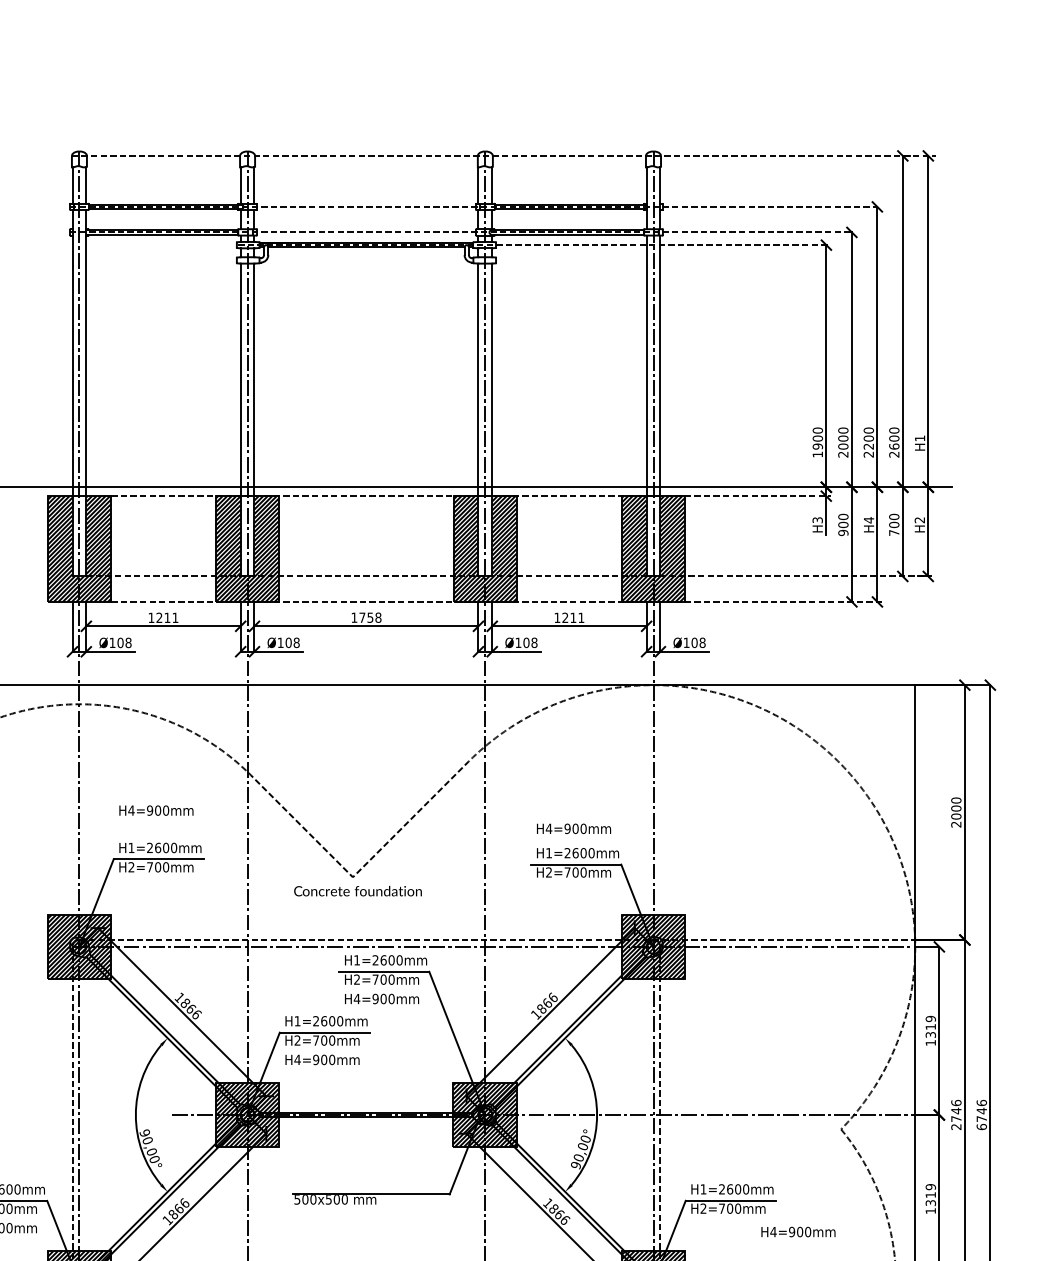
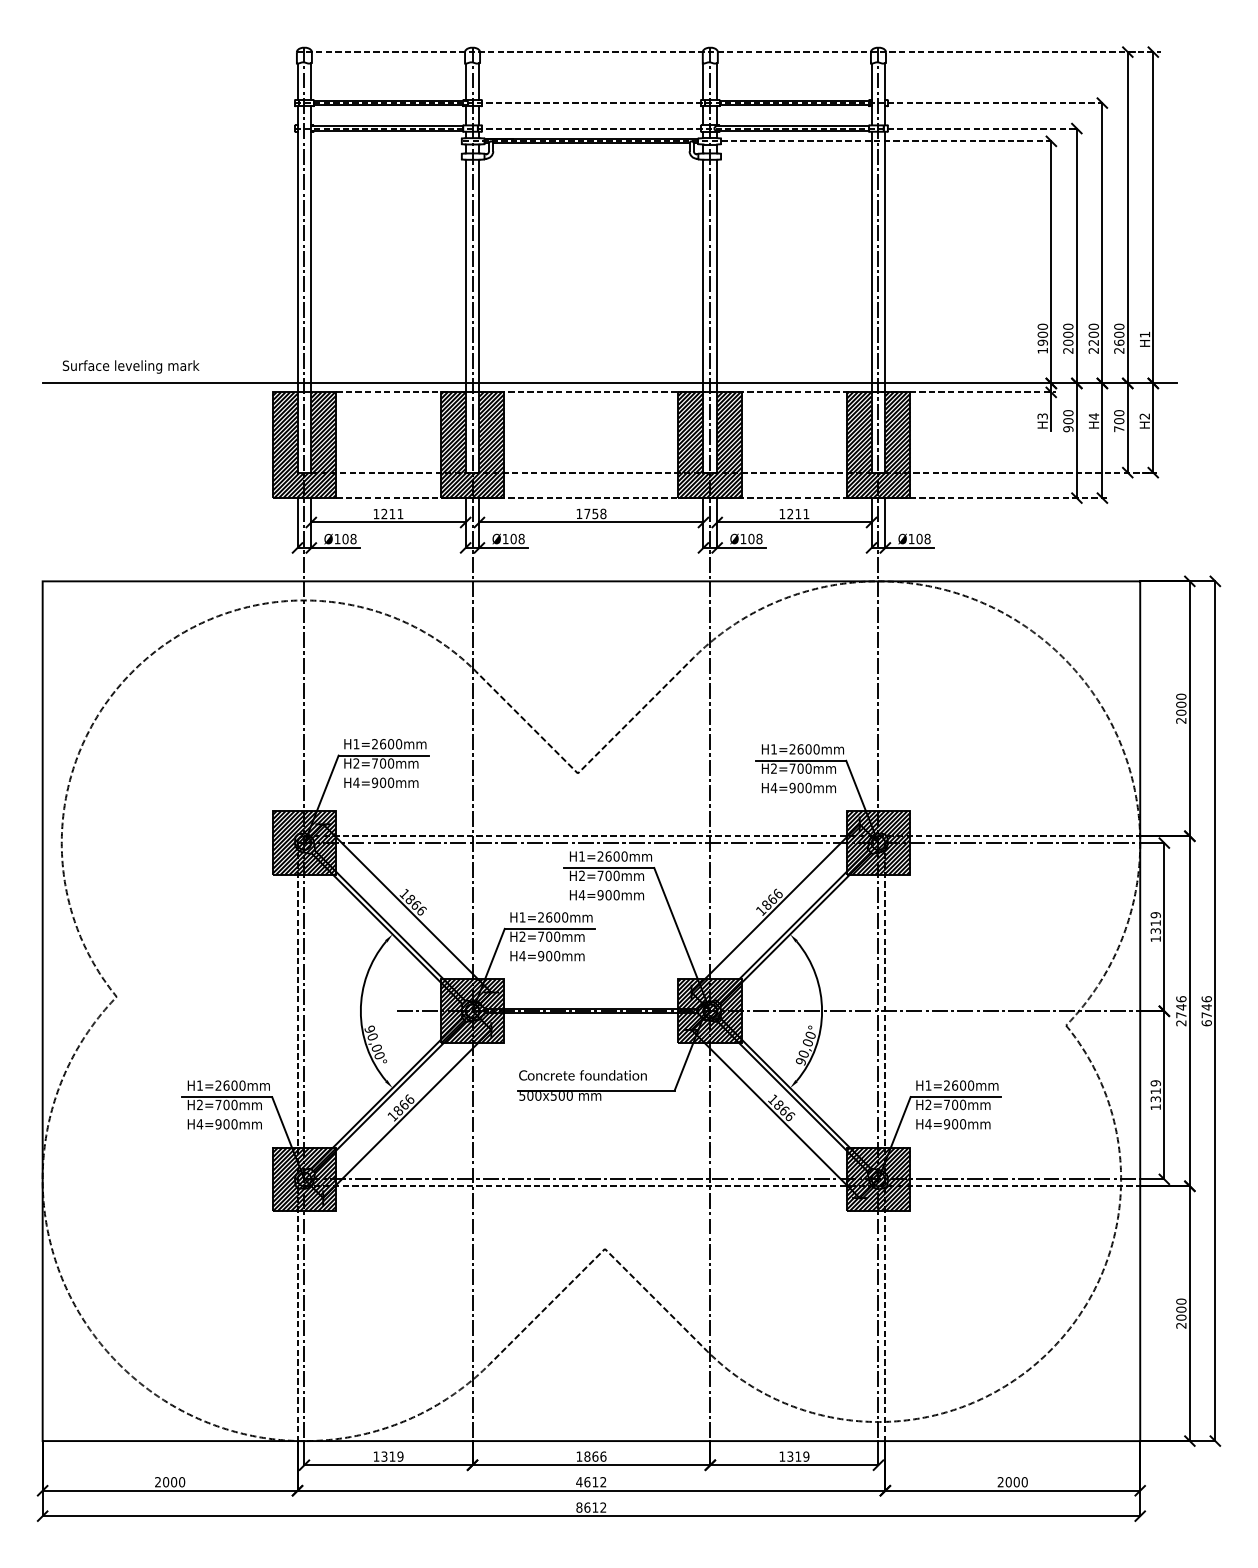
text: (156, 810) -> (381, 782), moved
text: (573, 828) -> (798, 787), moved
text: (357, 891) -> (582, 1075), moved
text: (798, 1232) -> (953, 1124), moved

